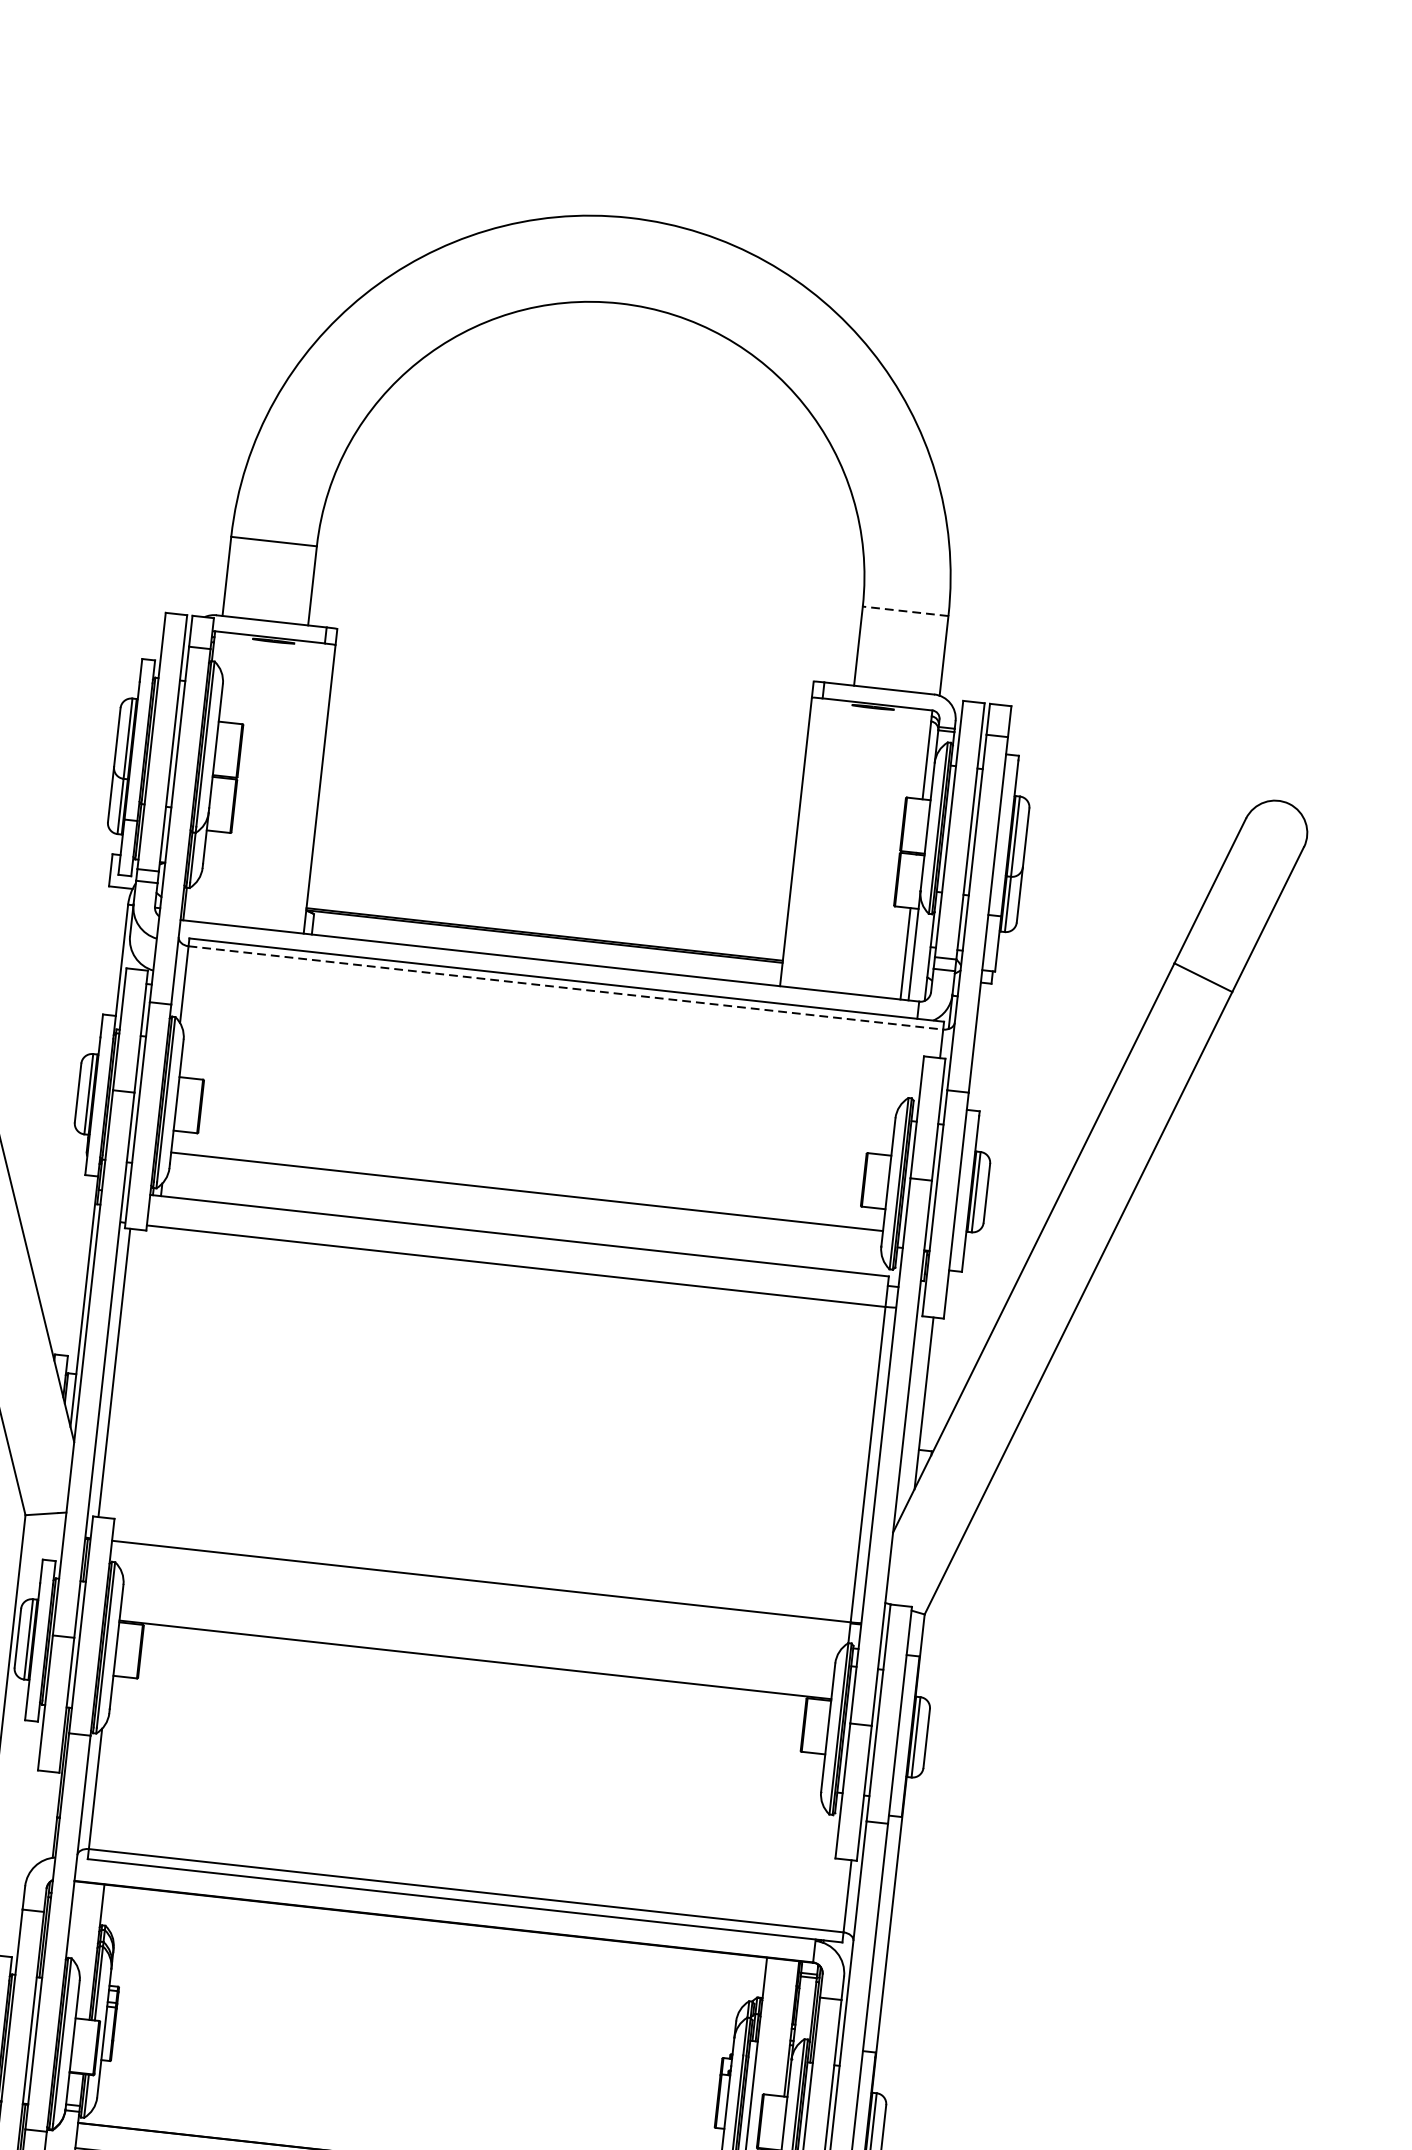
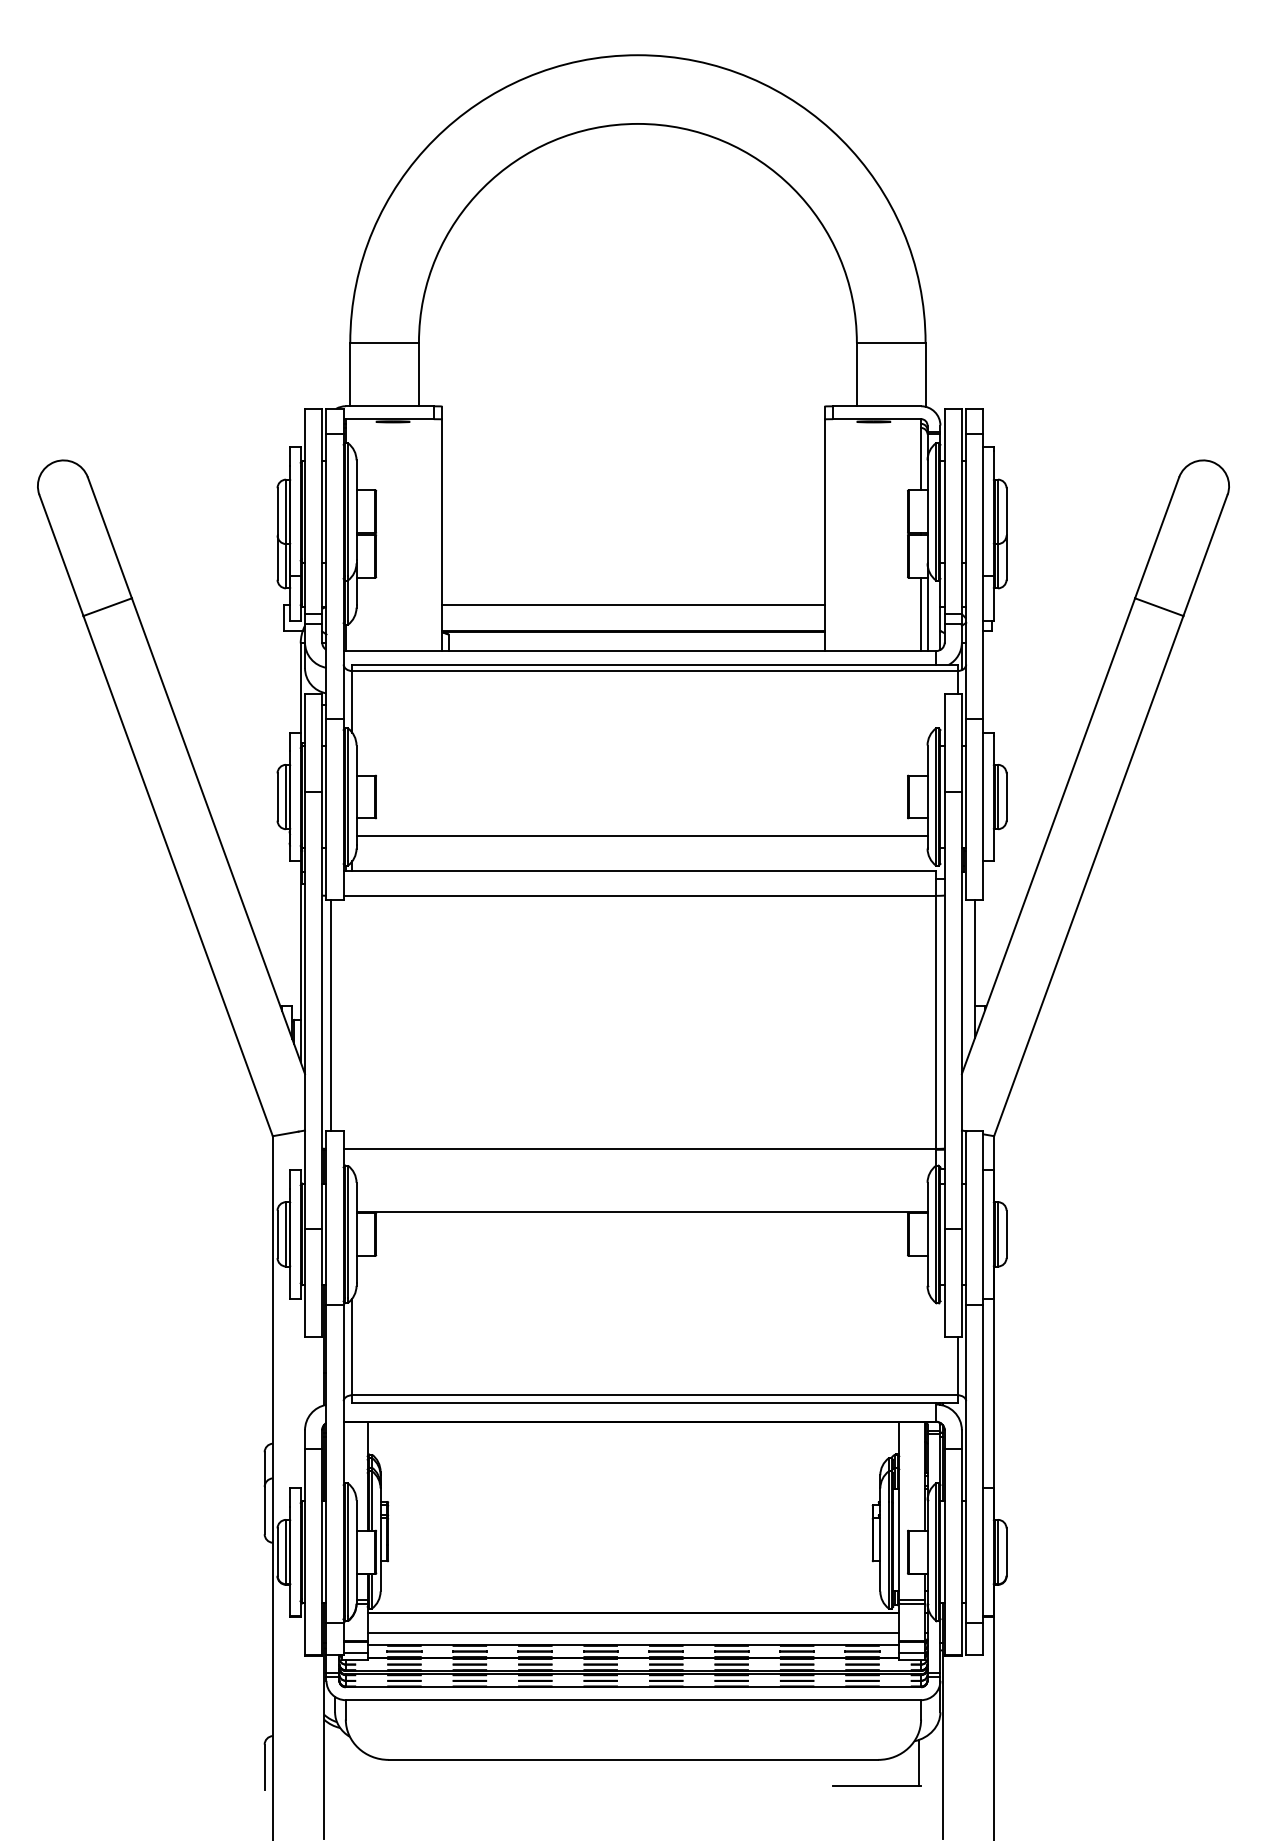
line: (904, 610) -> (890, 342), dashed -> solid
line: (548, 901) -> (633, 604), added
line: (565, 988) -> (654, 671), dashed -> solid

